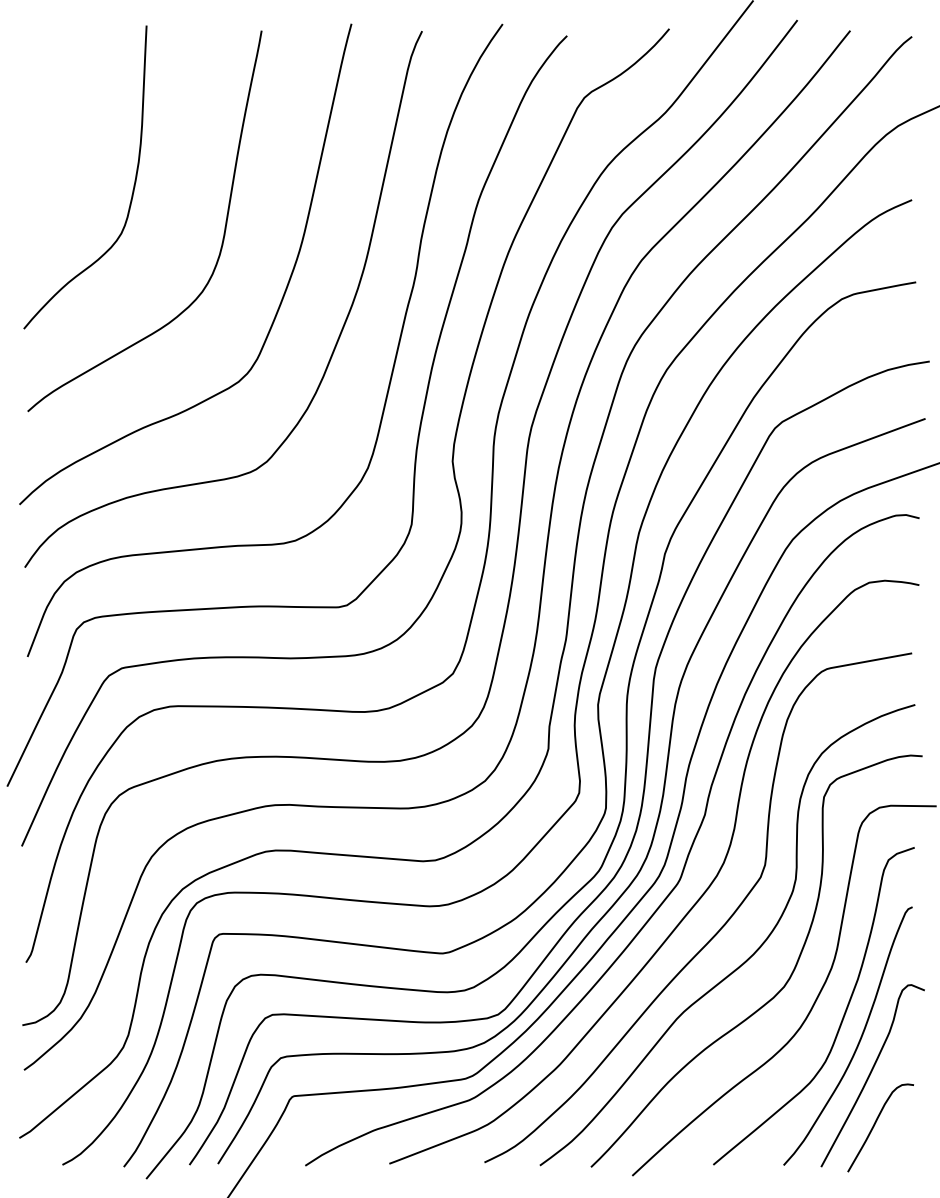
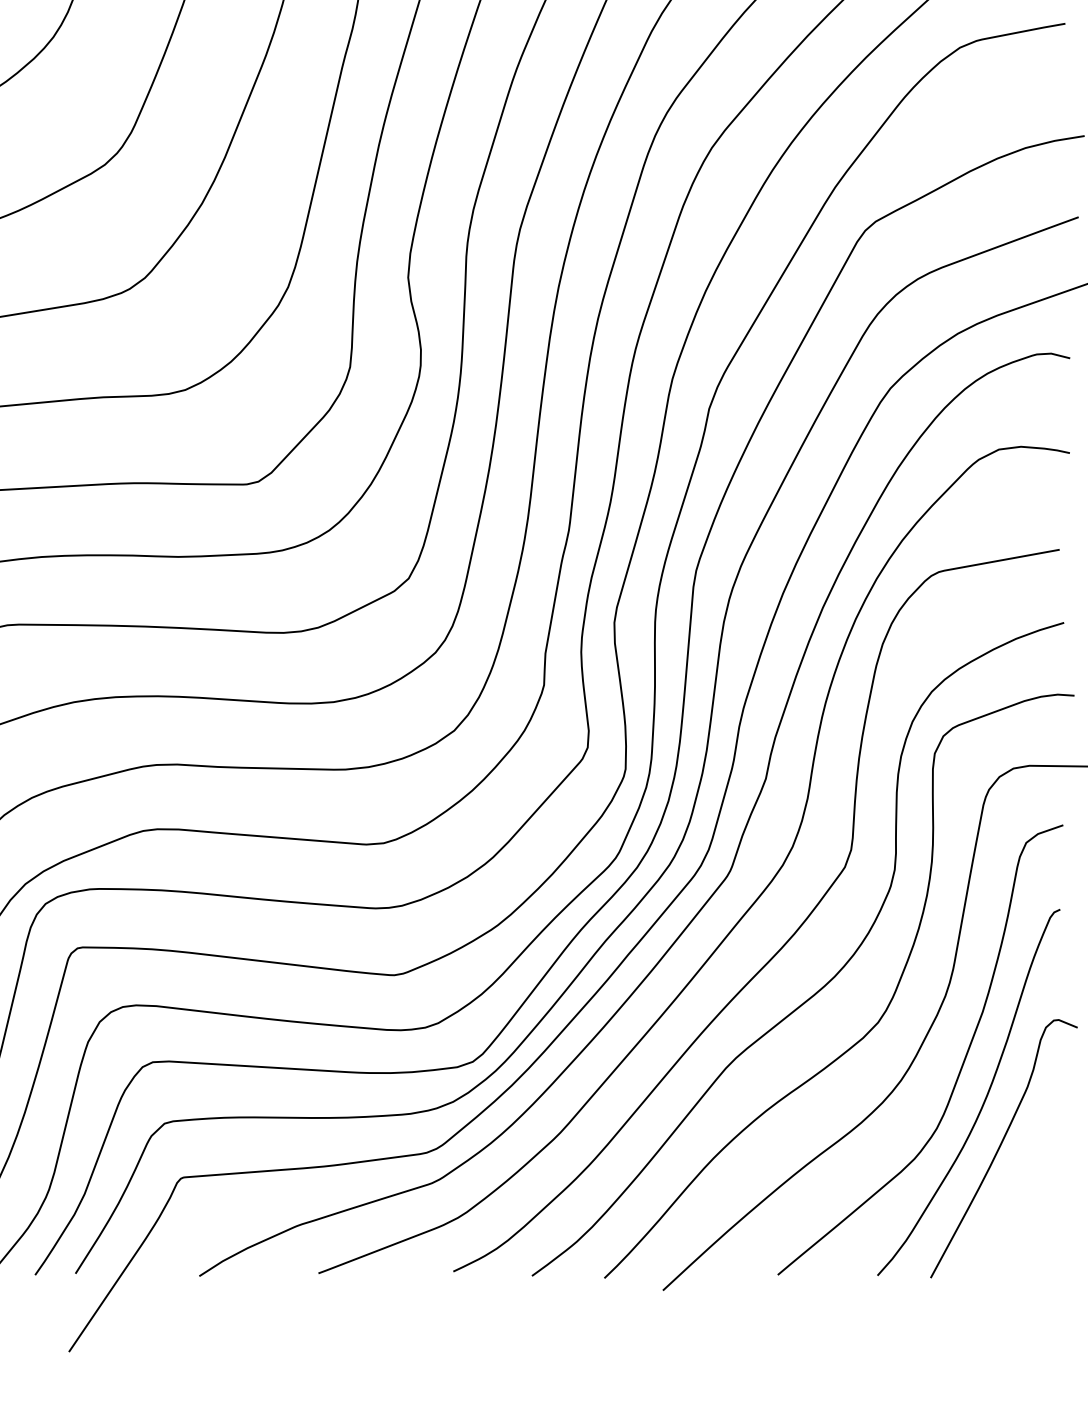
curve: (875, 1124) -> (1007, 1217), removed

